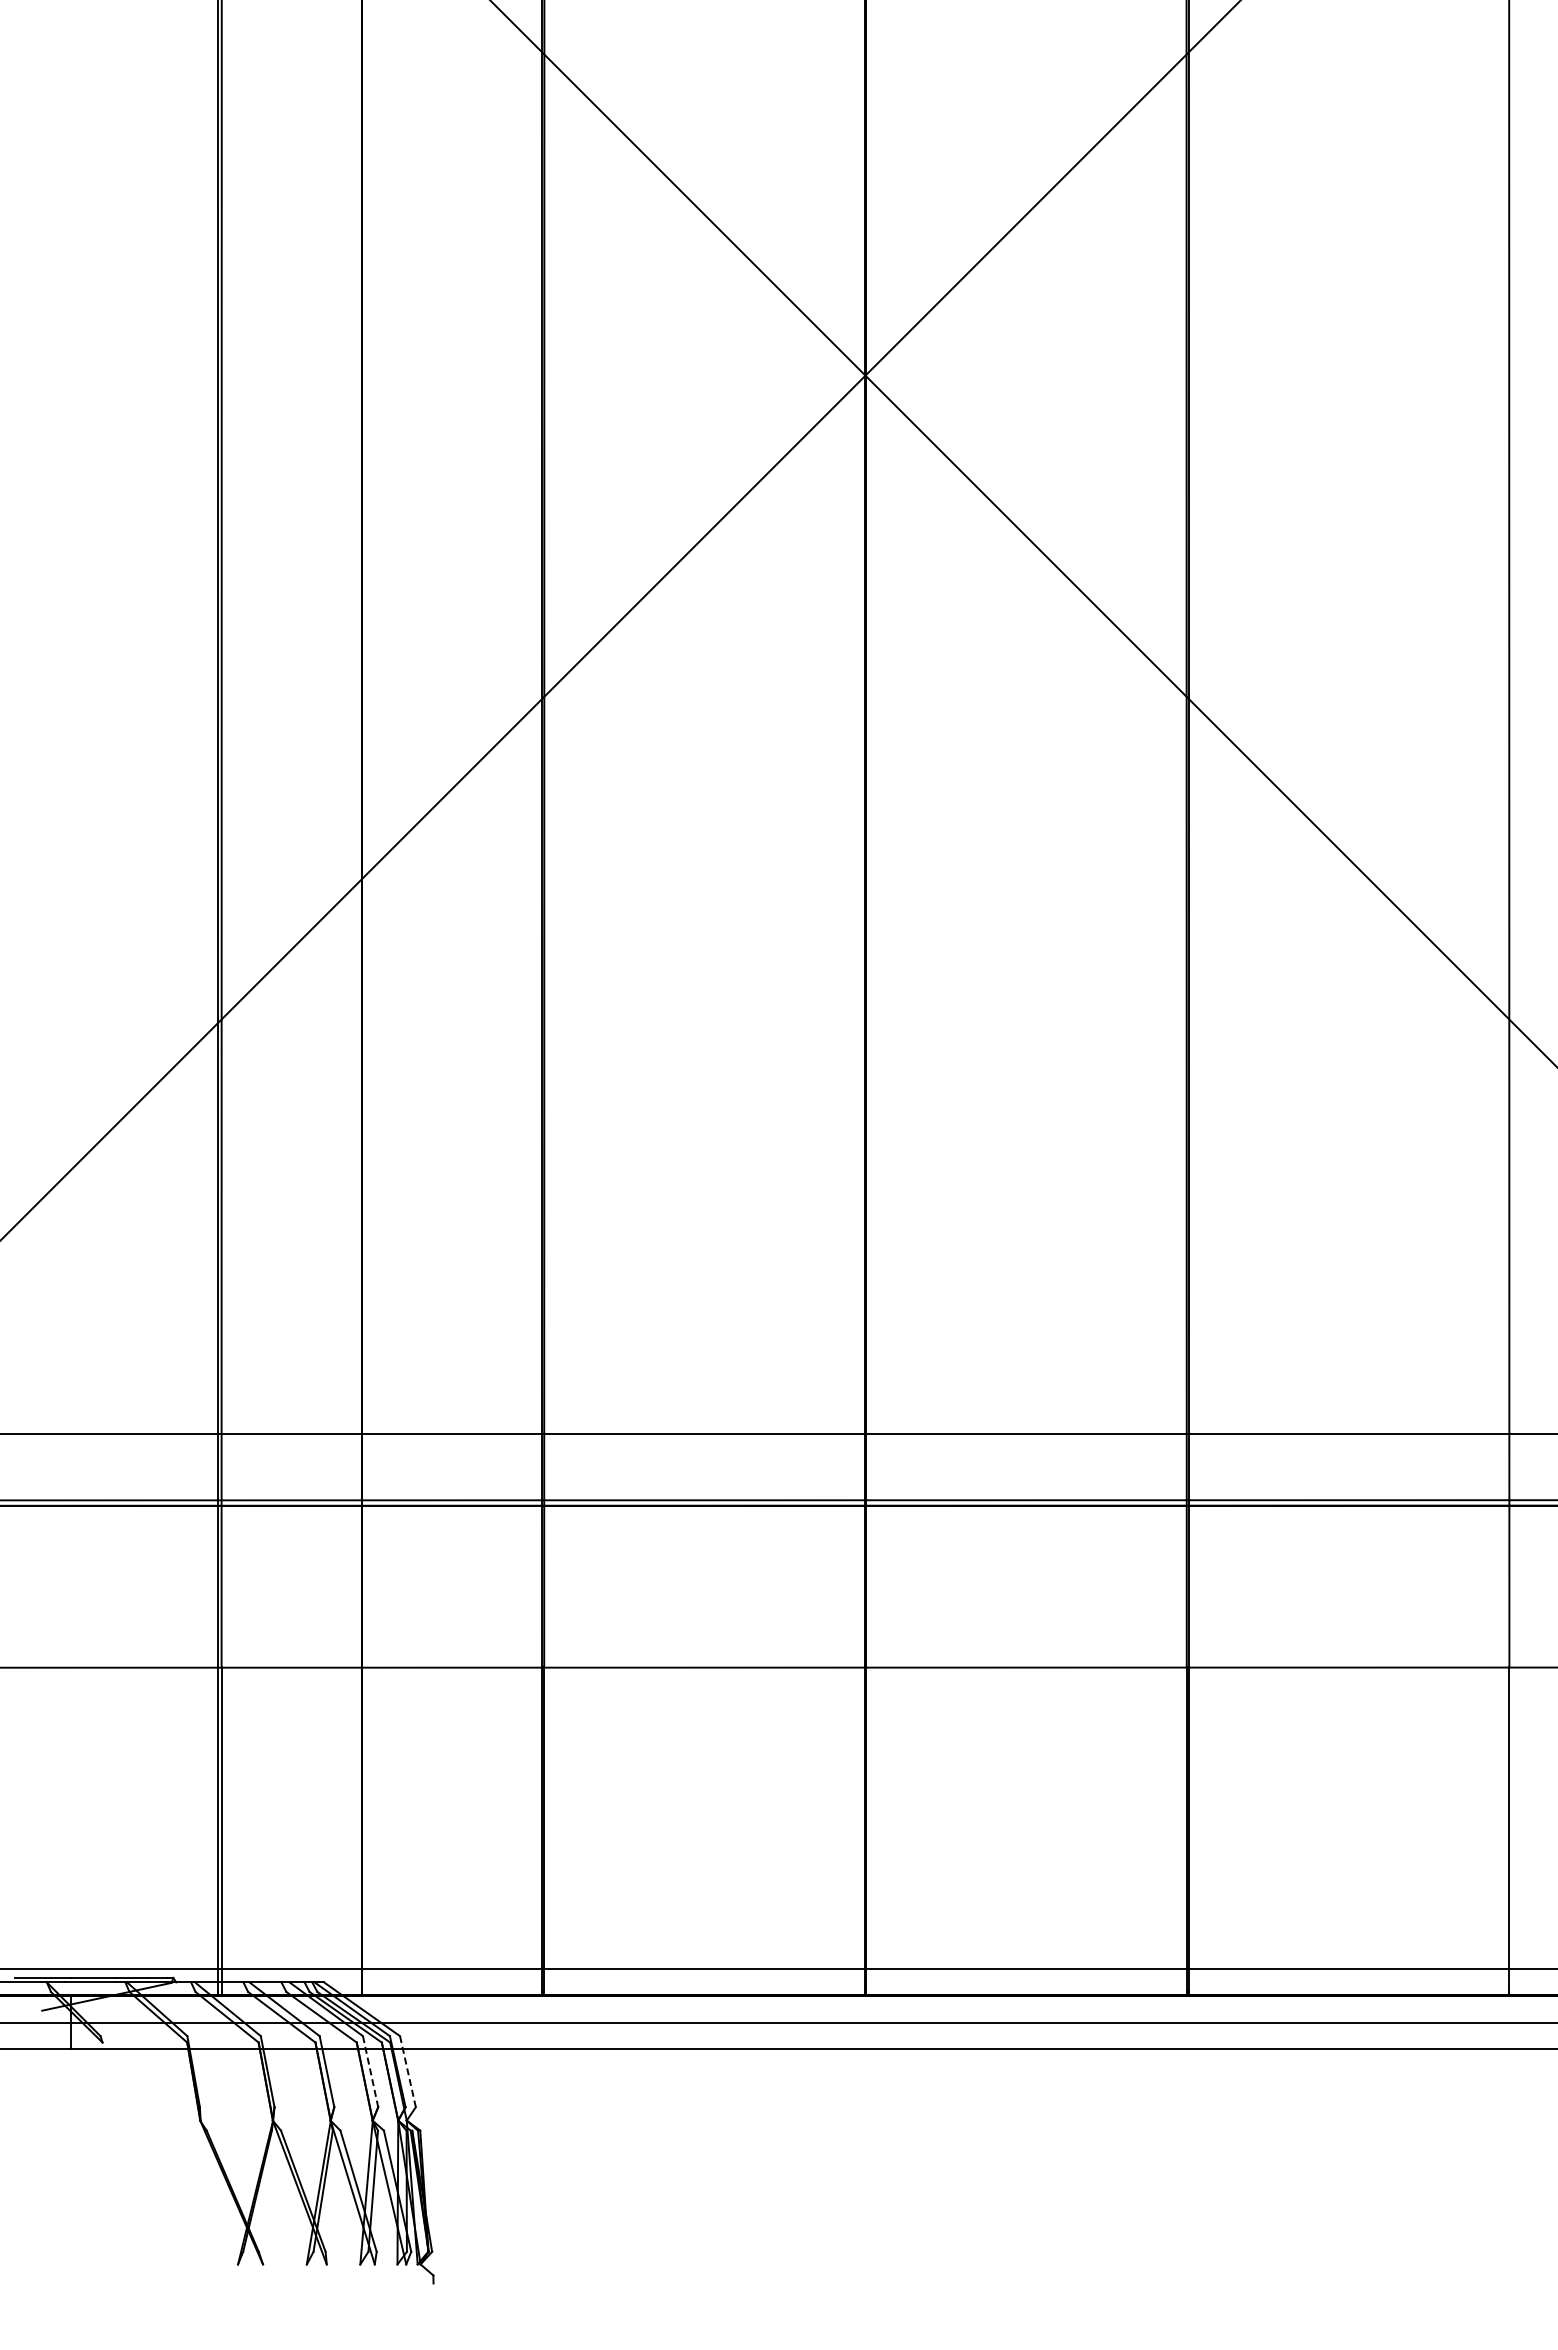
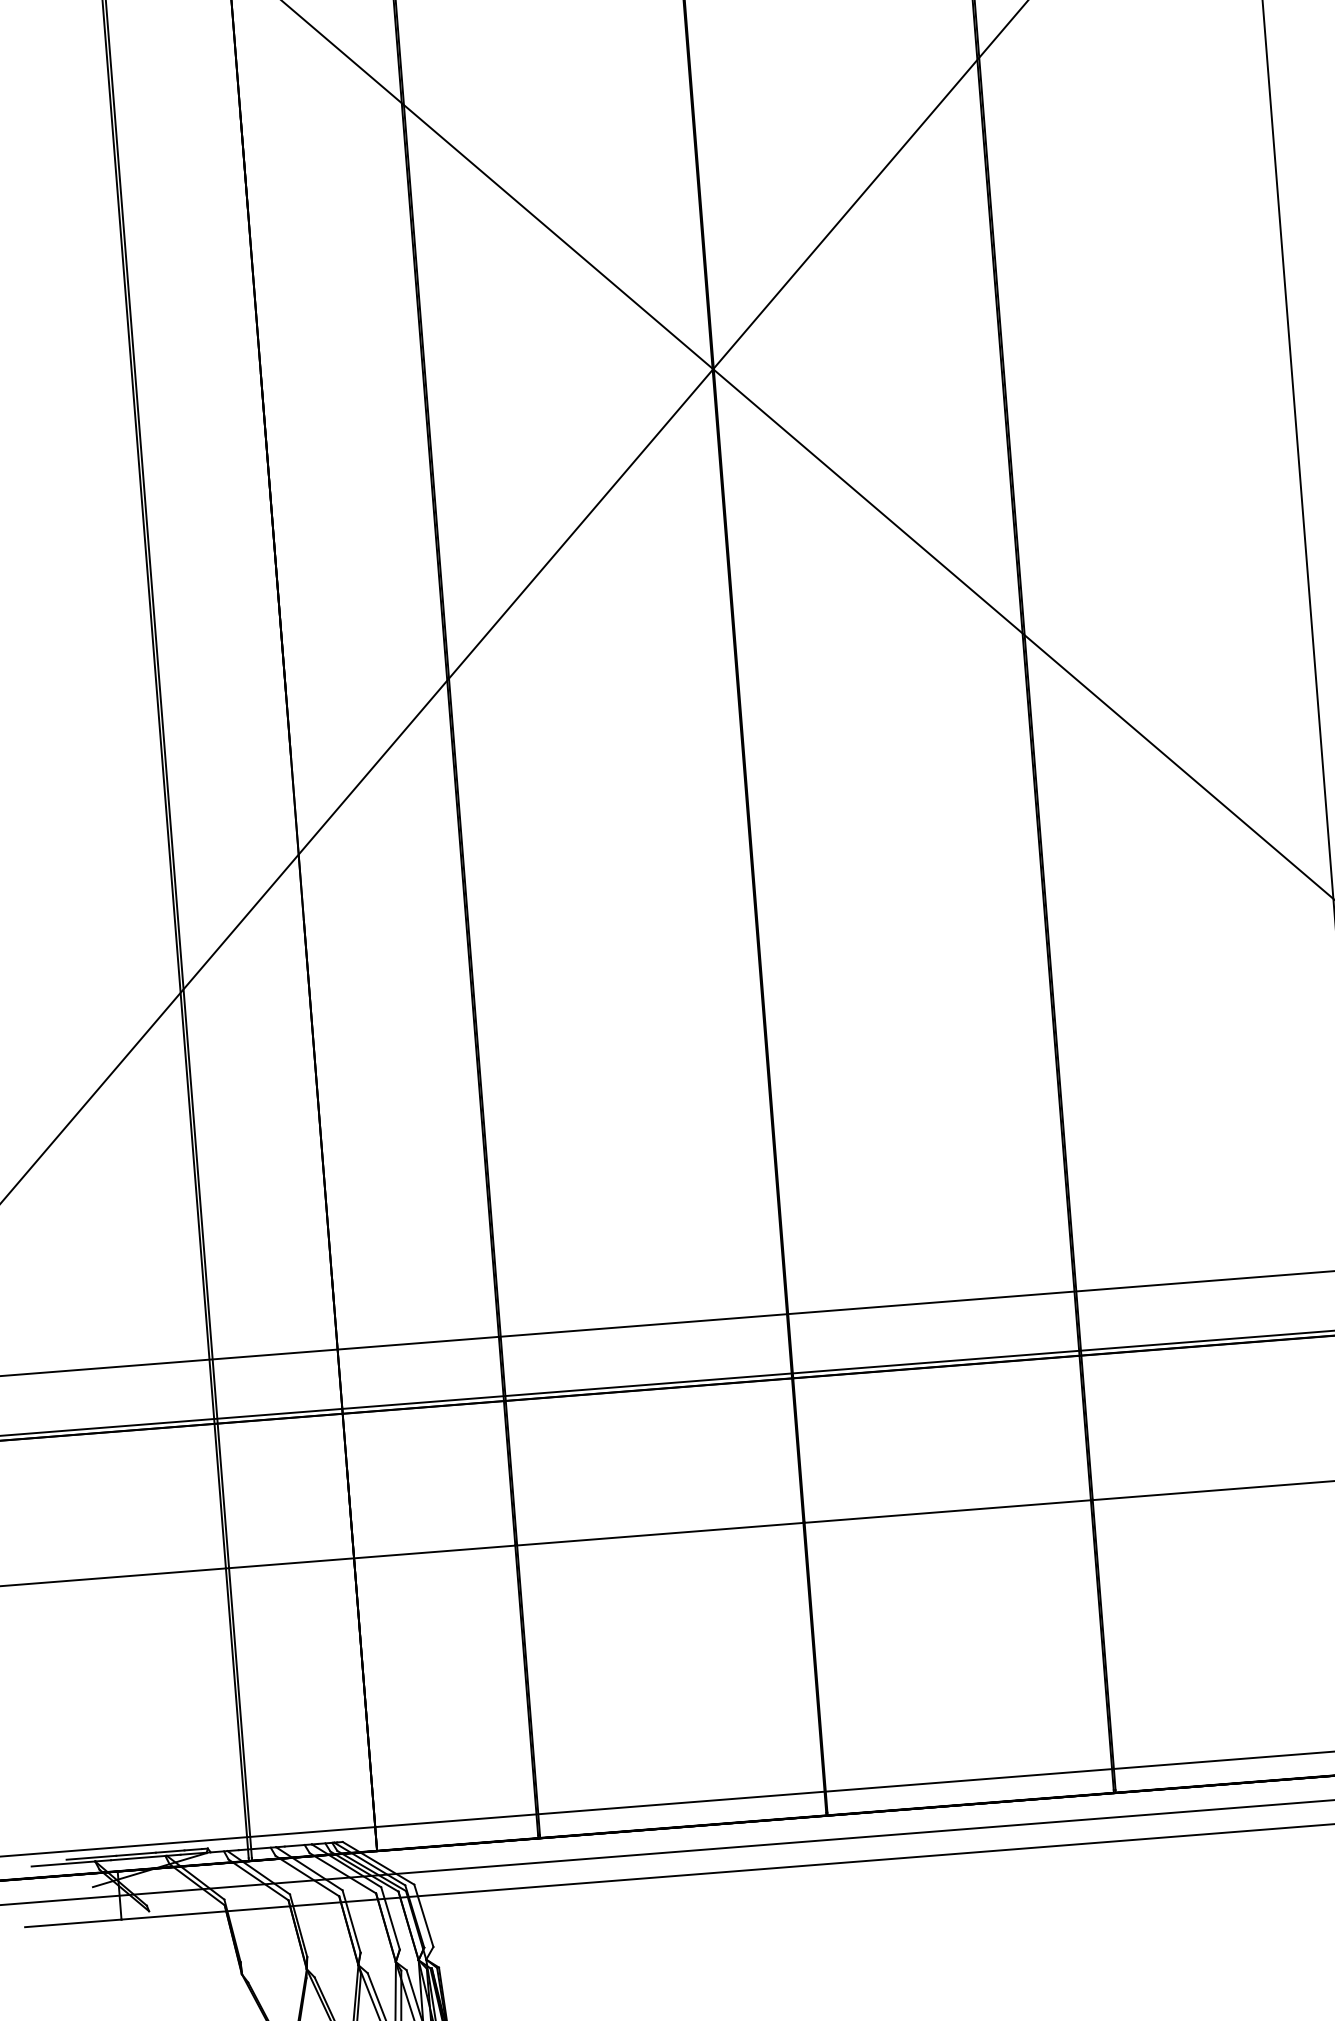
line: (370, 2072) -> (390, 1919), dashed -> solid
line: (408, 2072) -> (424, 1916), dashed -> solid

